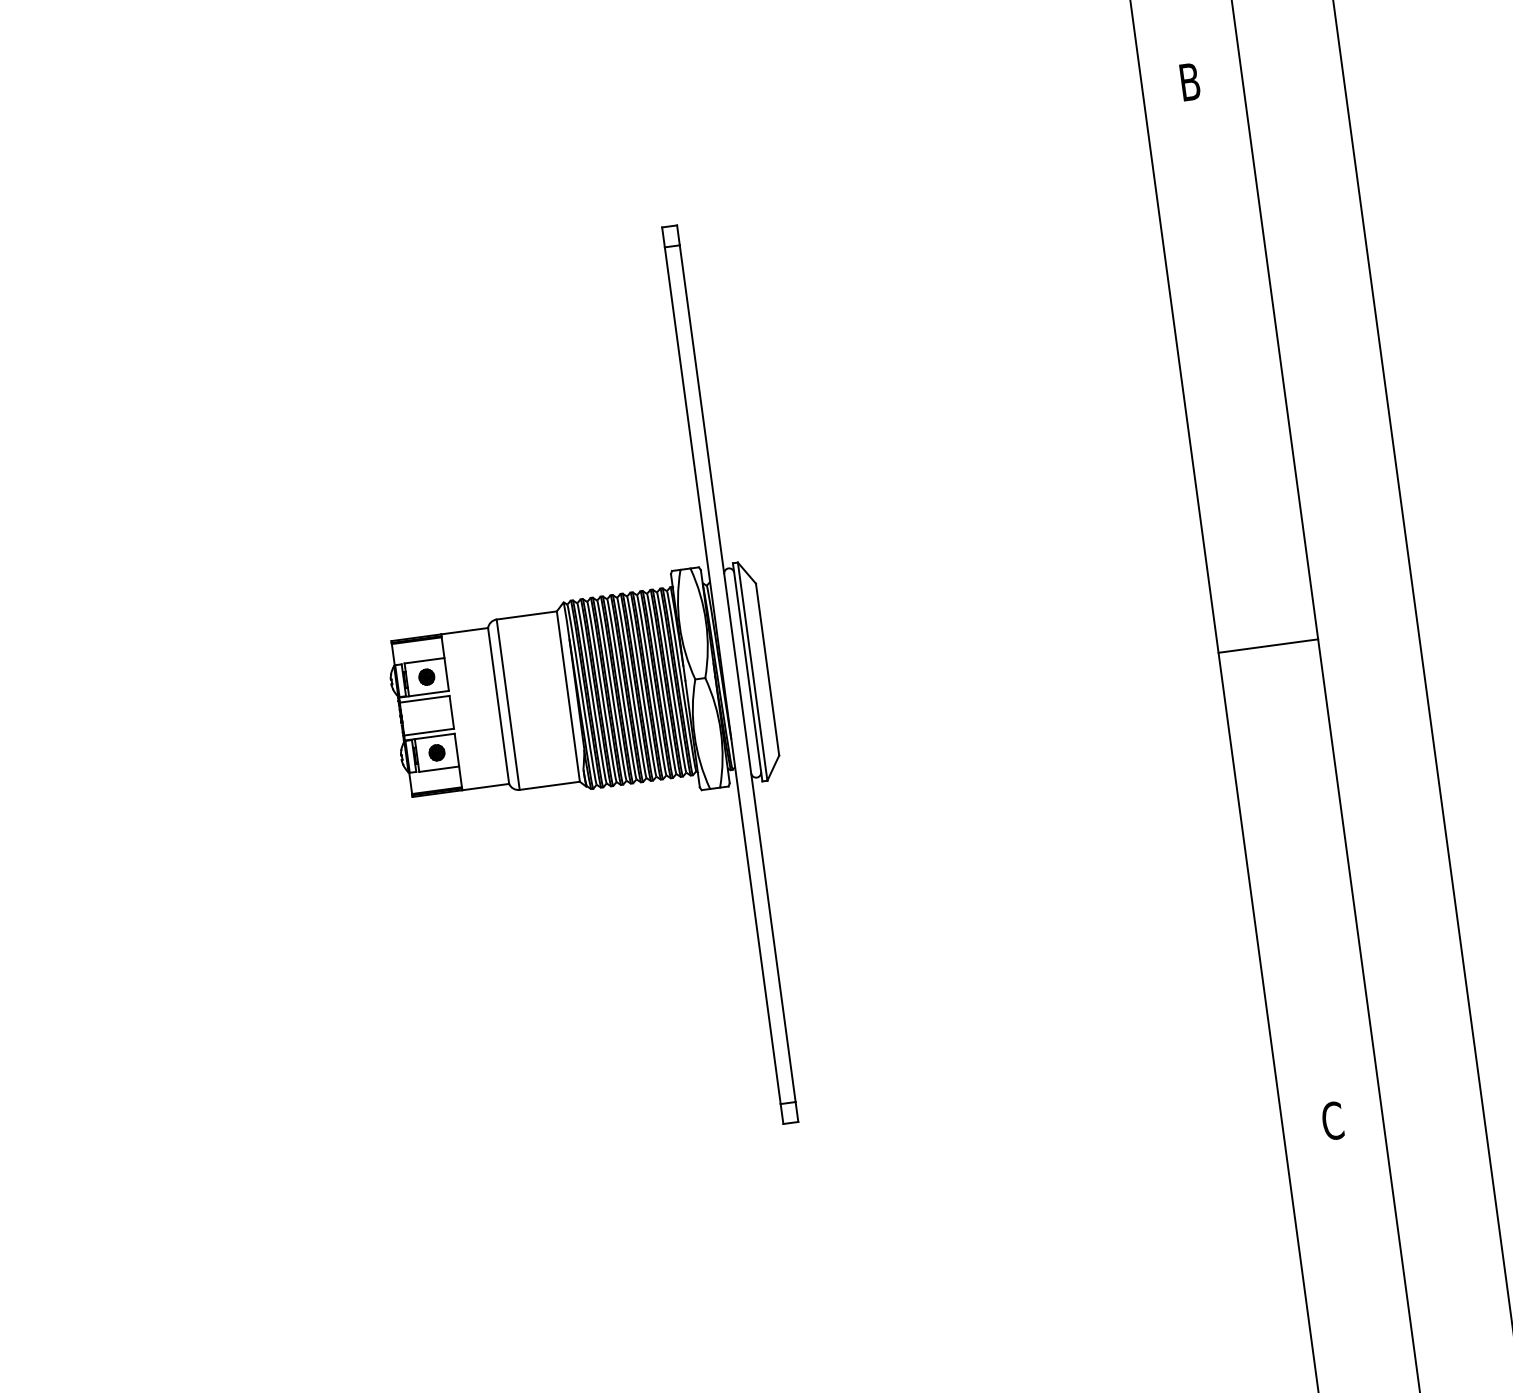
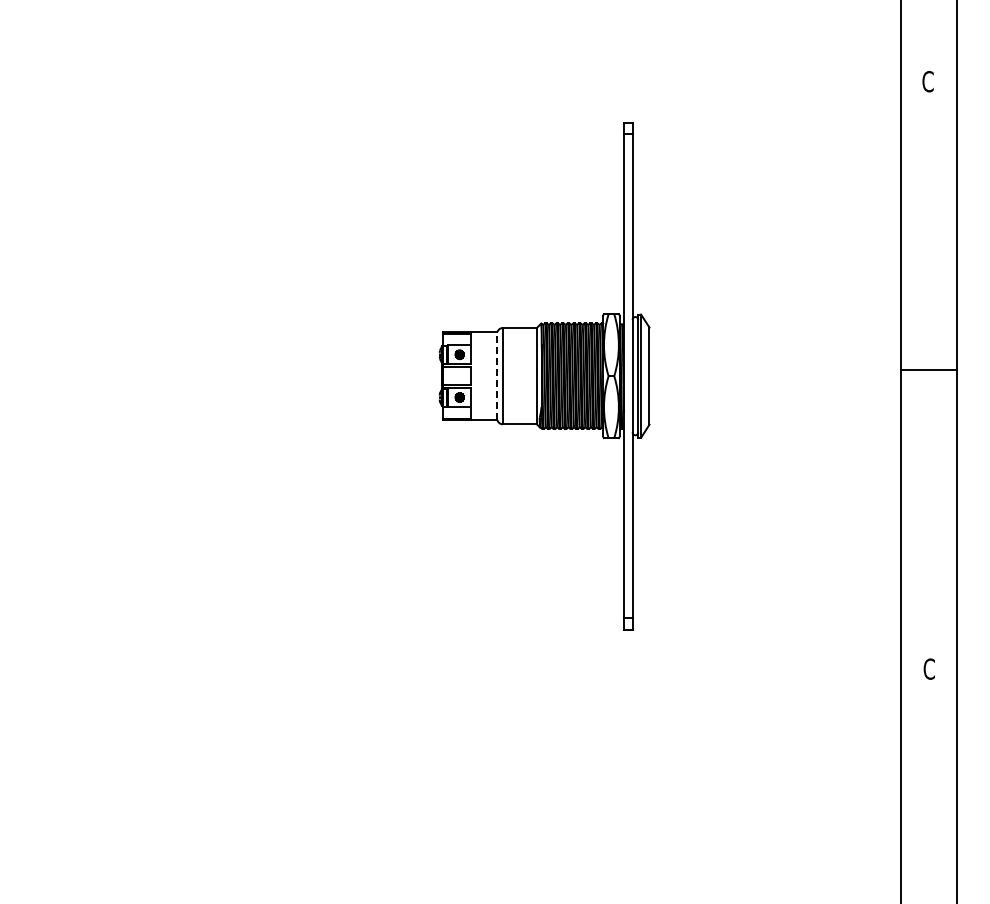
text: (1188, 81) -> (927, 81), B -> C
line: (1268, 645) -> (929, 369), moved
line: (498, 704) -> (497, 375), solid -> dashed

